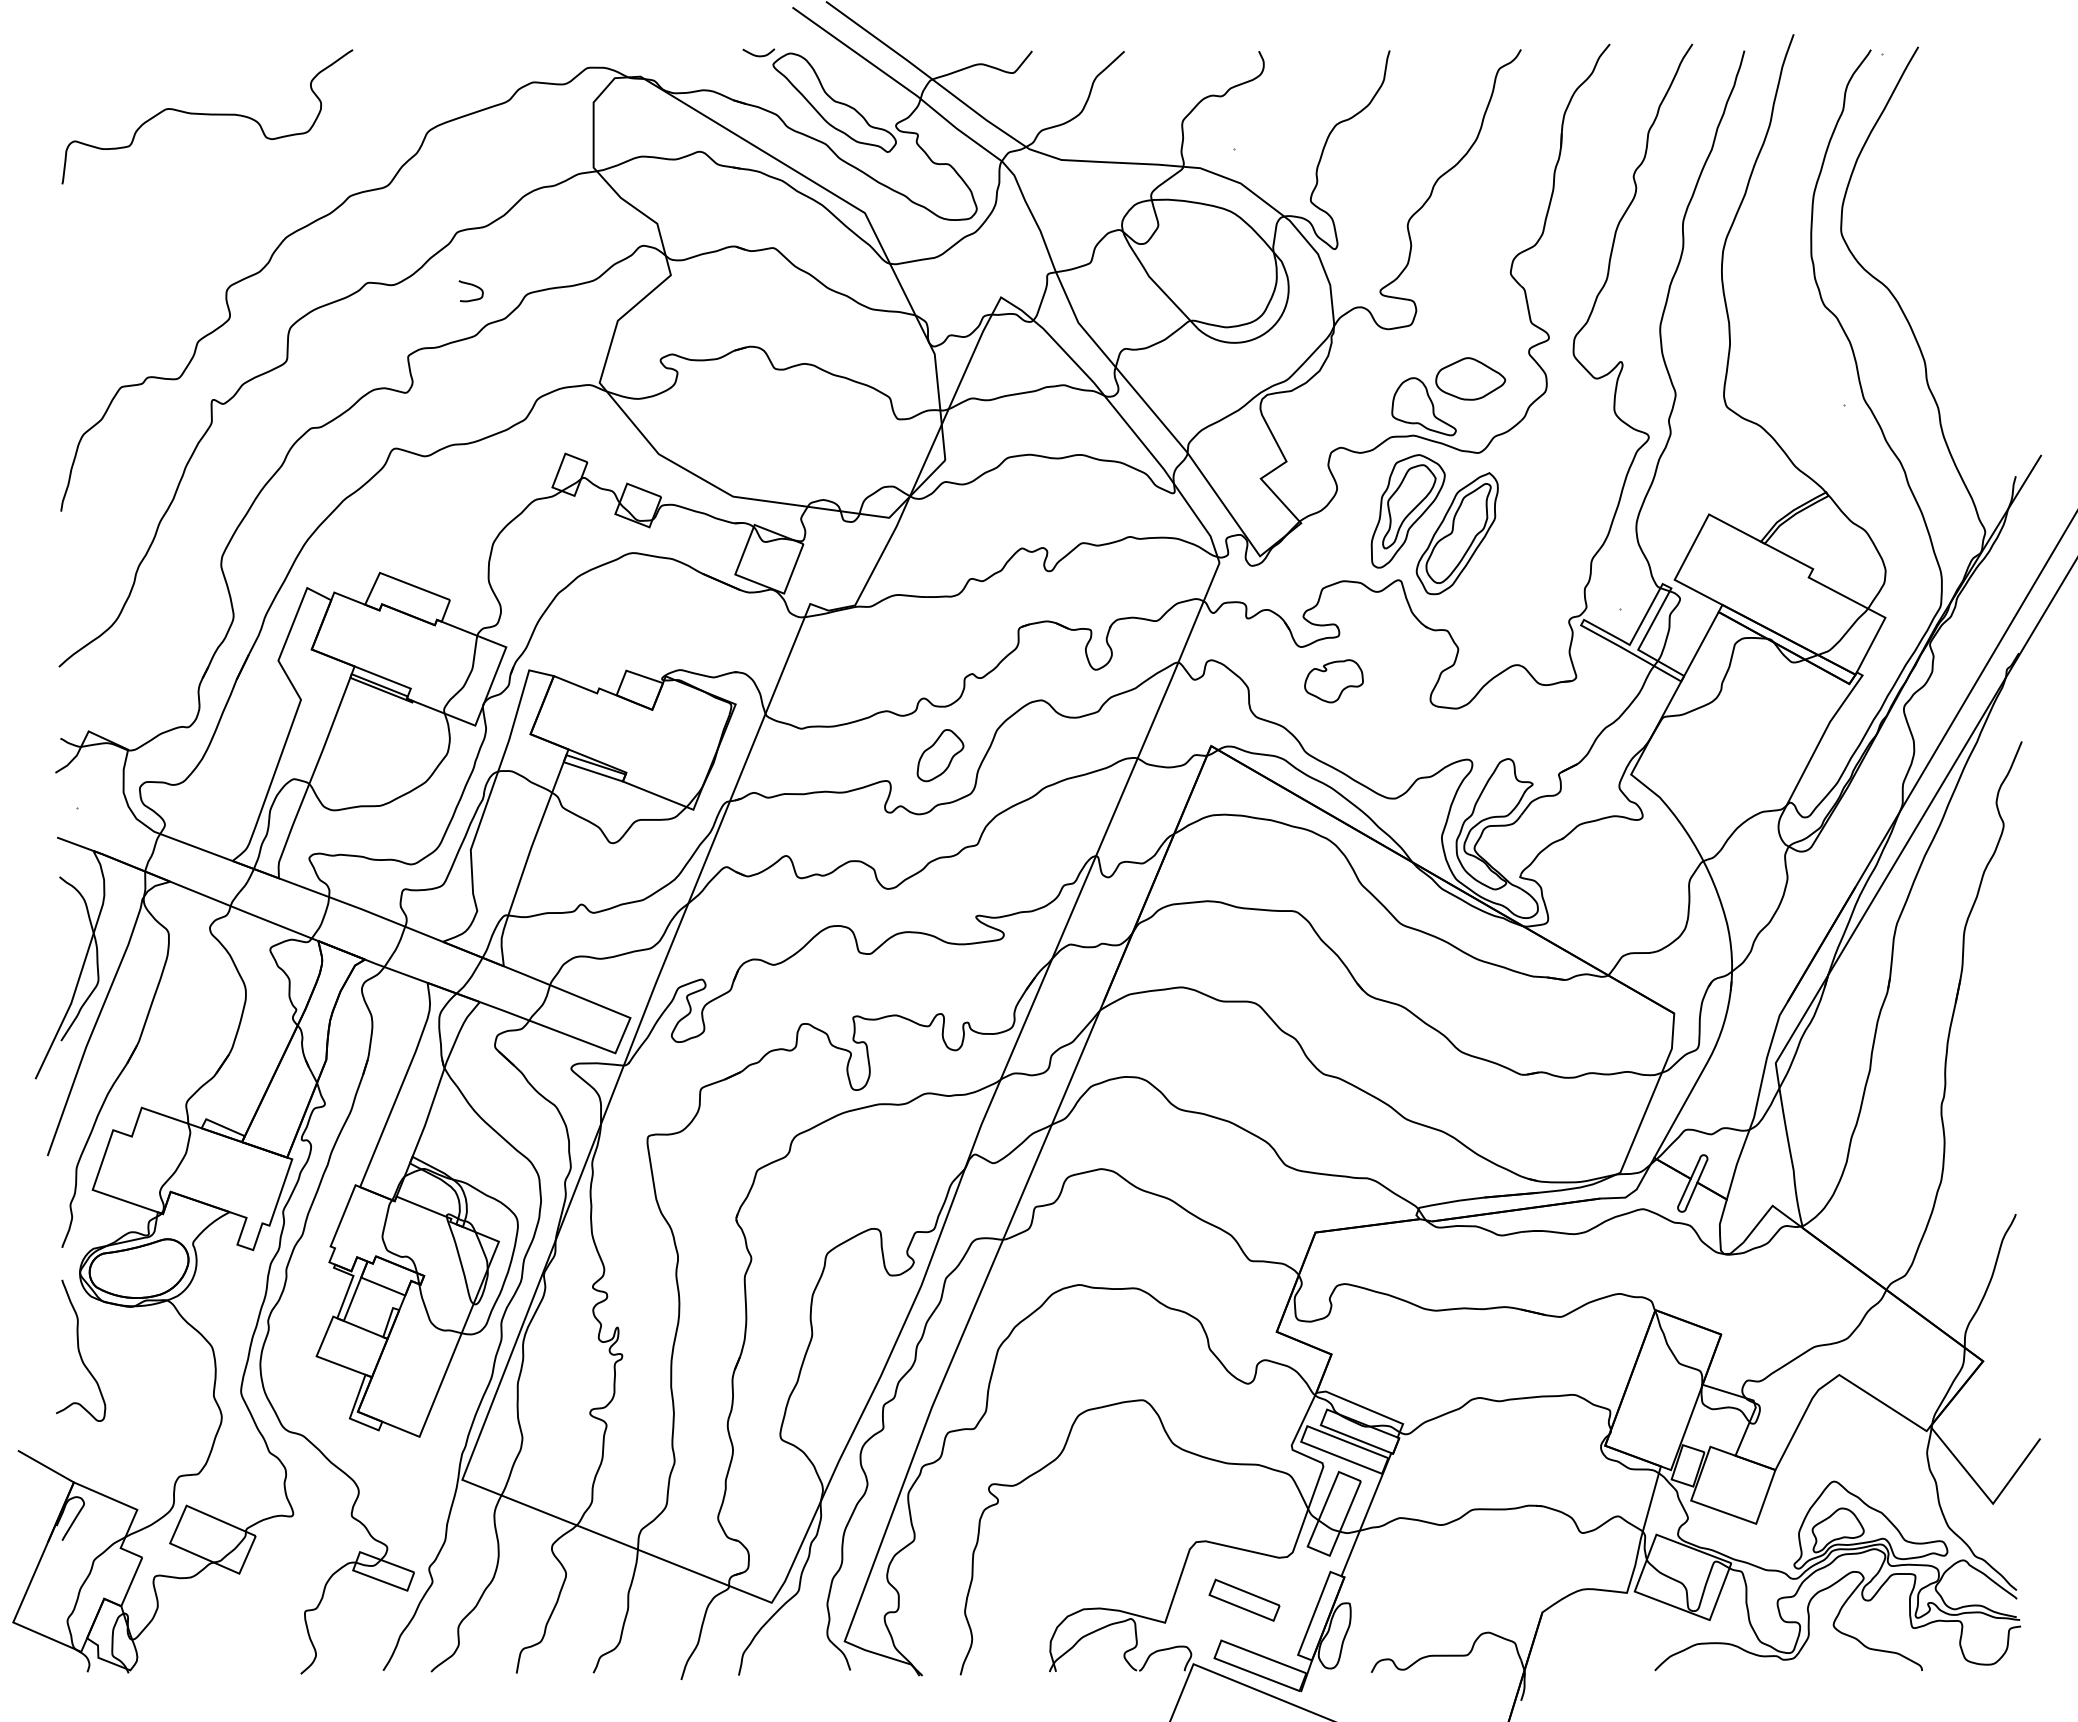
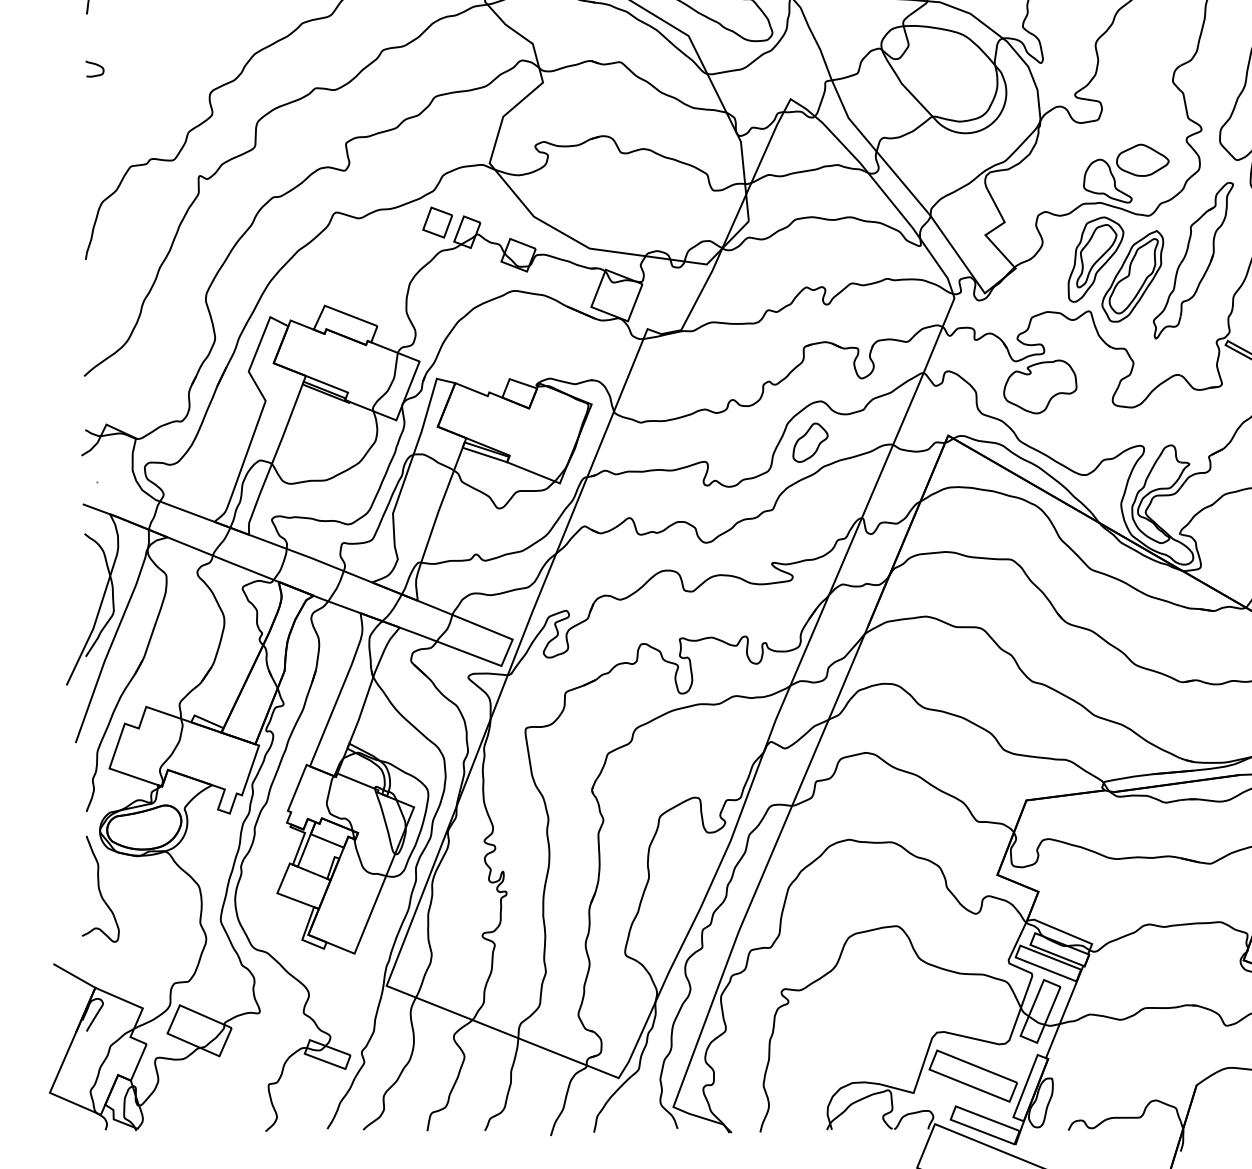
curve: (473, 286) -> (96, 65), moved
part: (530, 461) -> (437, 222), added
part: (1537, 512) -> (1192, 260), added
part: (1333, 681) -> (1039, 387), size x1.67
part: (940, 755) -> (810, 442), moved
part: (1244, 1600) -> (973, 1076), size x1.67

